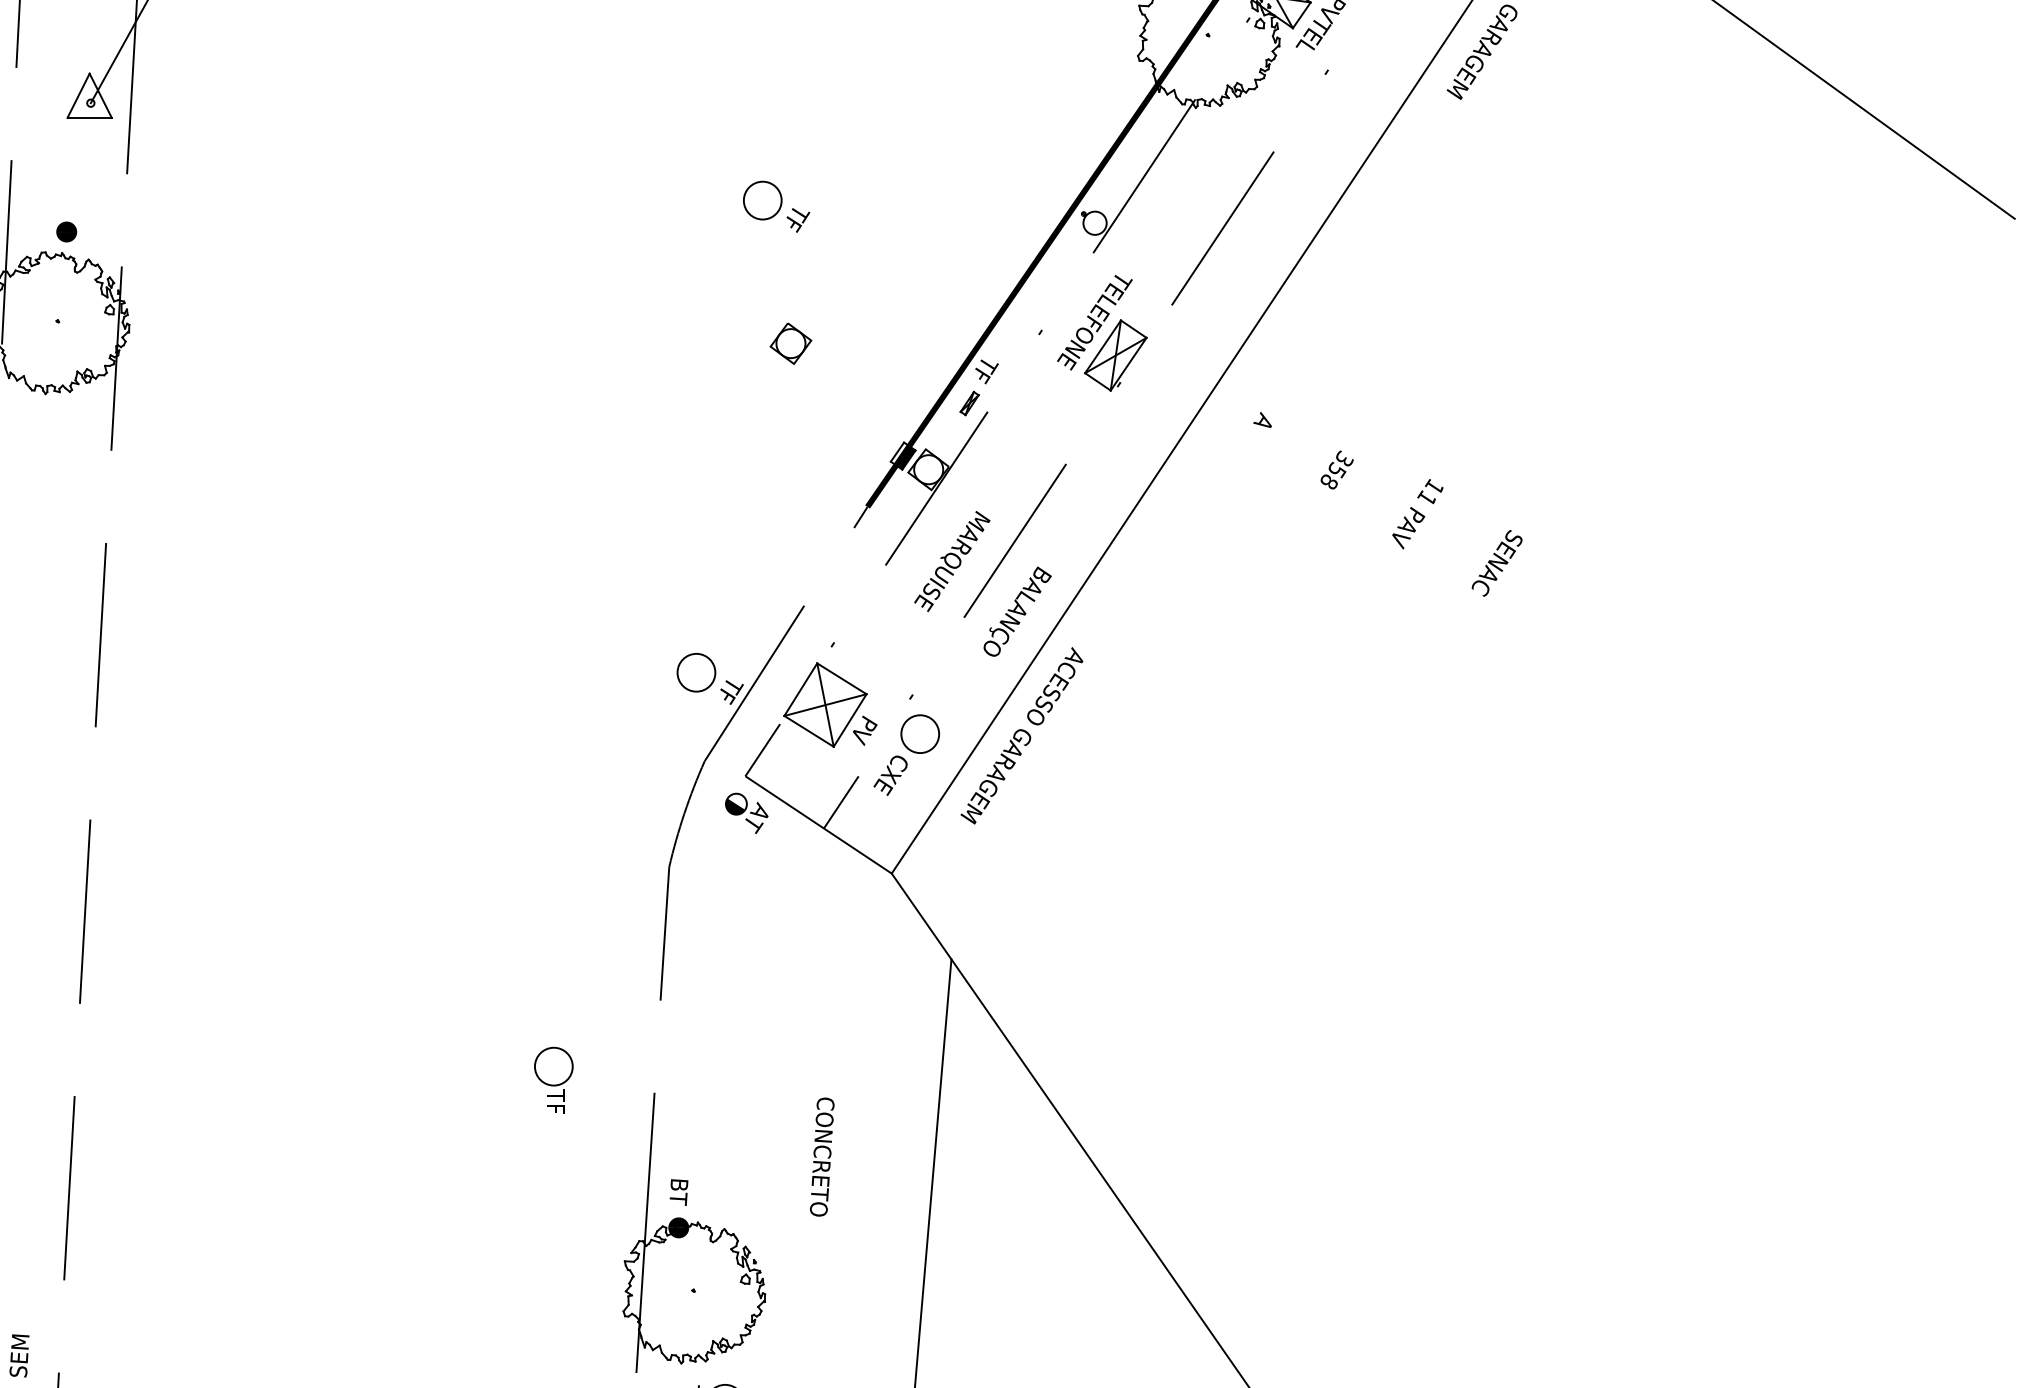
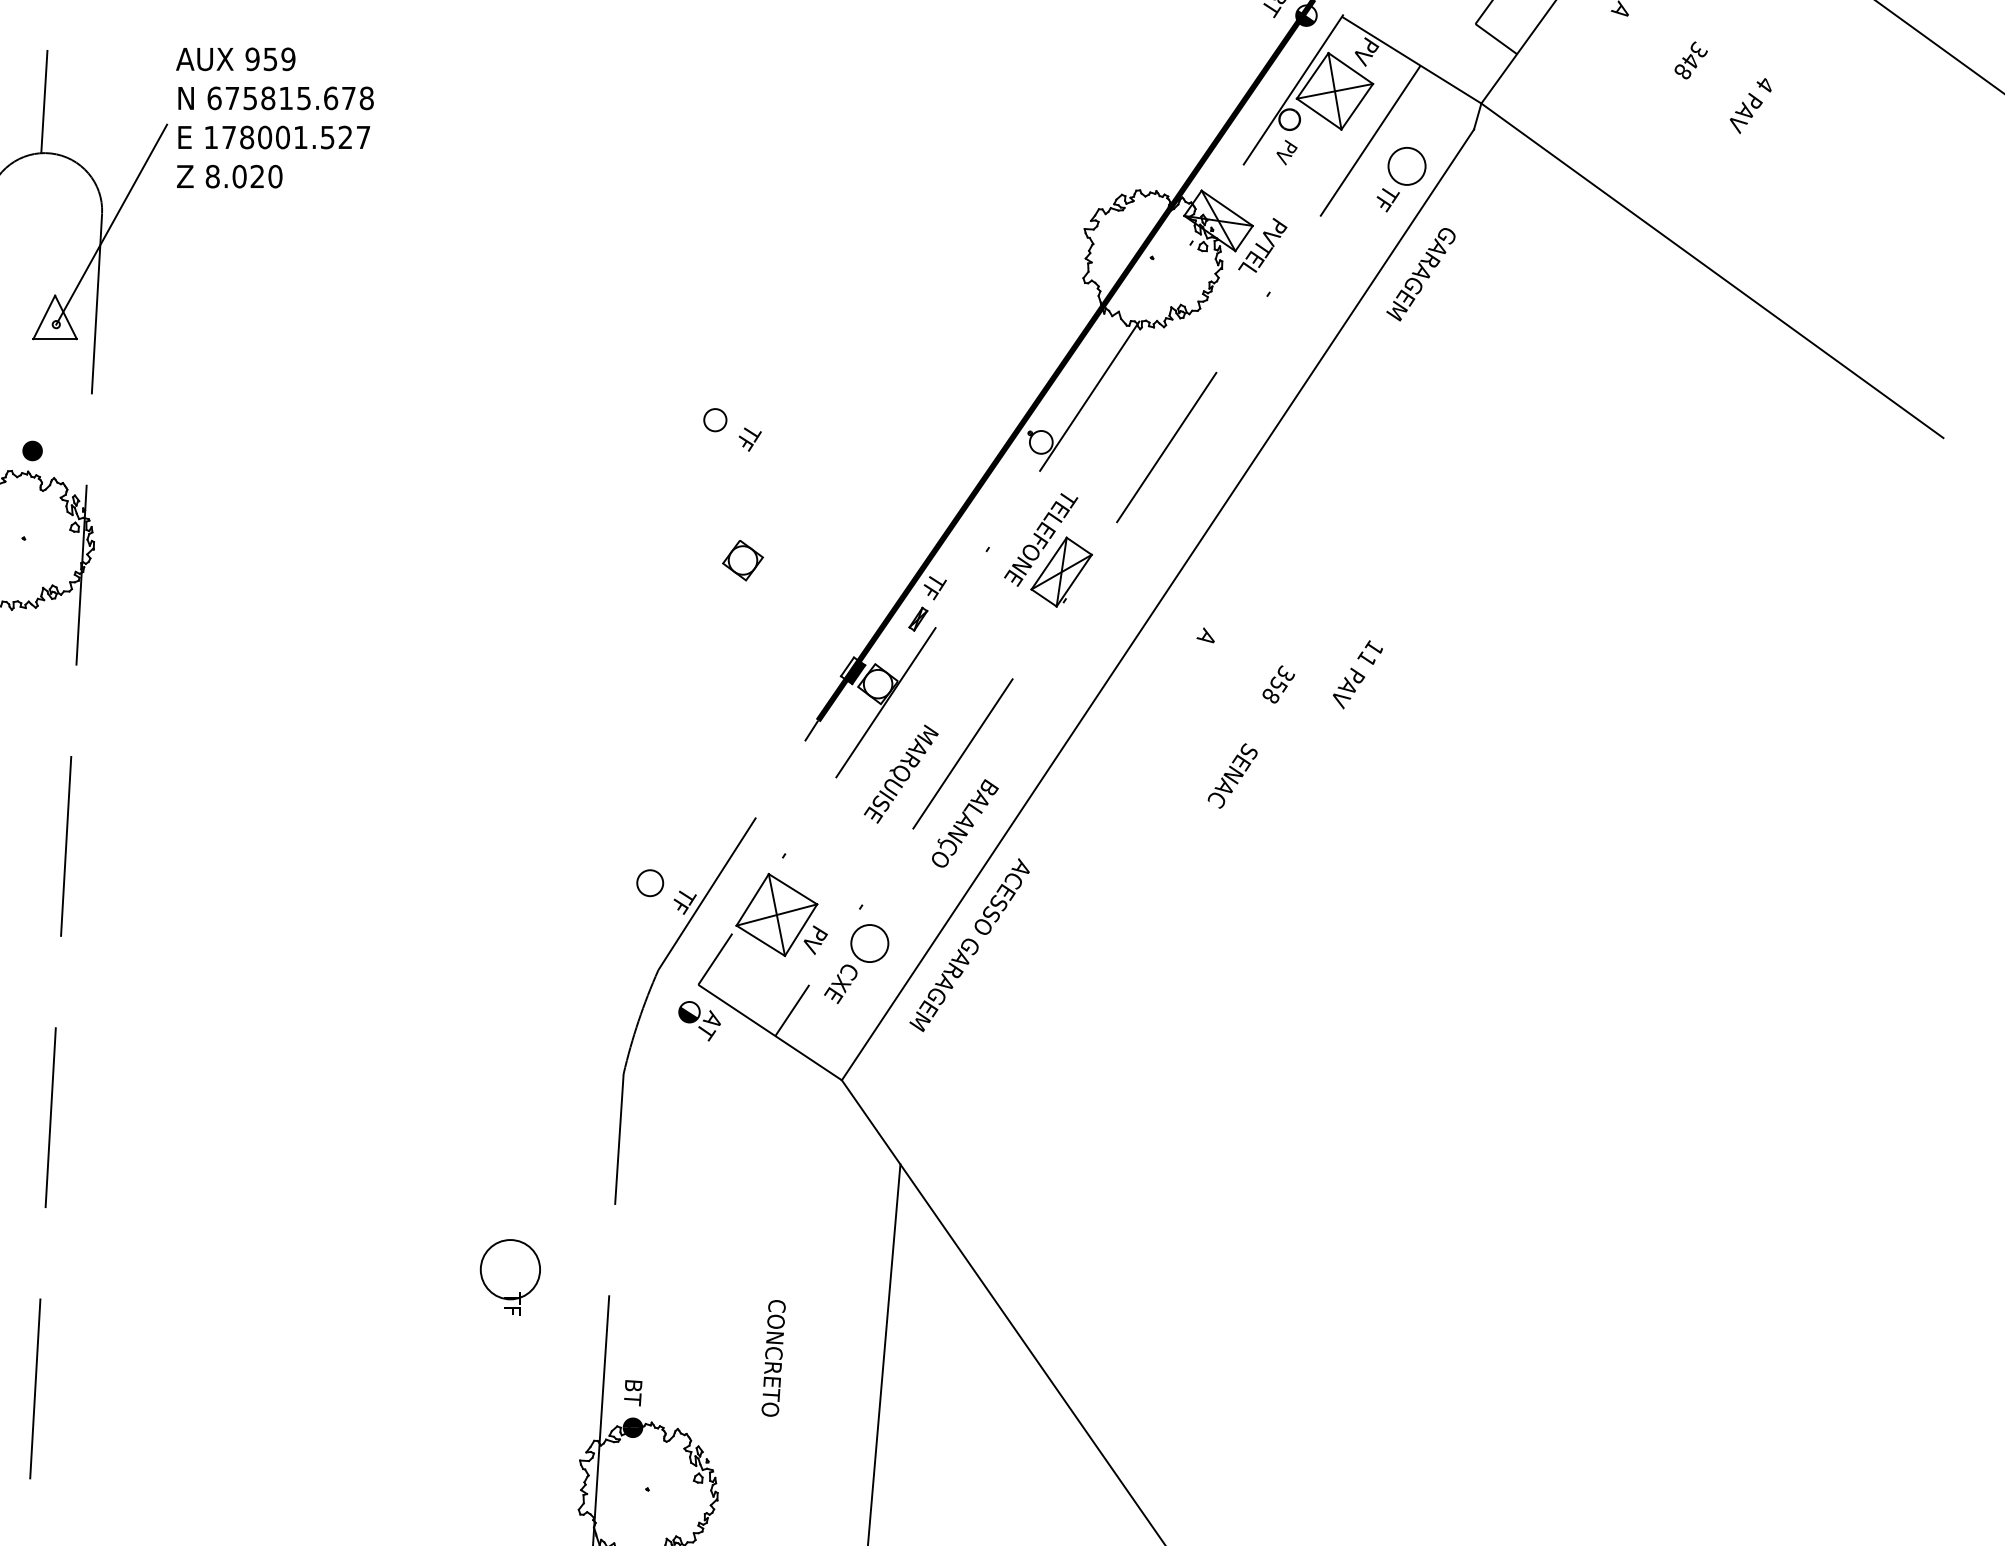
circle: (761, 199) -> (714, 419), size x0.6
text: (1417, 513) -> (1357, 674), moved
text: (1496, 562) -> (1232, 775), moved
circle: (695, 671) -> (649, 882), size x0.7
circle: (553, 1066) -> (510, 1269), size x1.6

